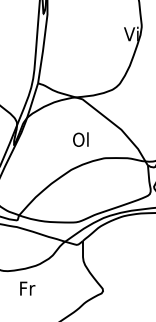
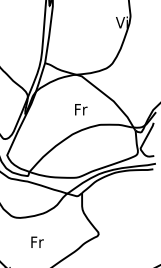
text: (81, 139) -> (80, 109), Ol -> Fr
text: (27, 287) -> (37, 241), moved

